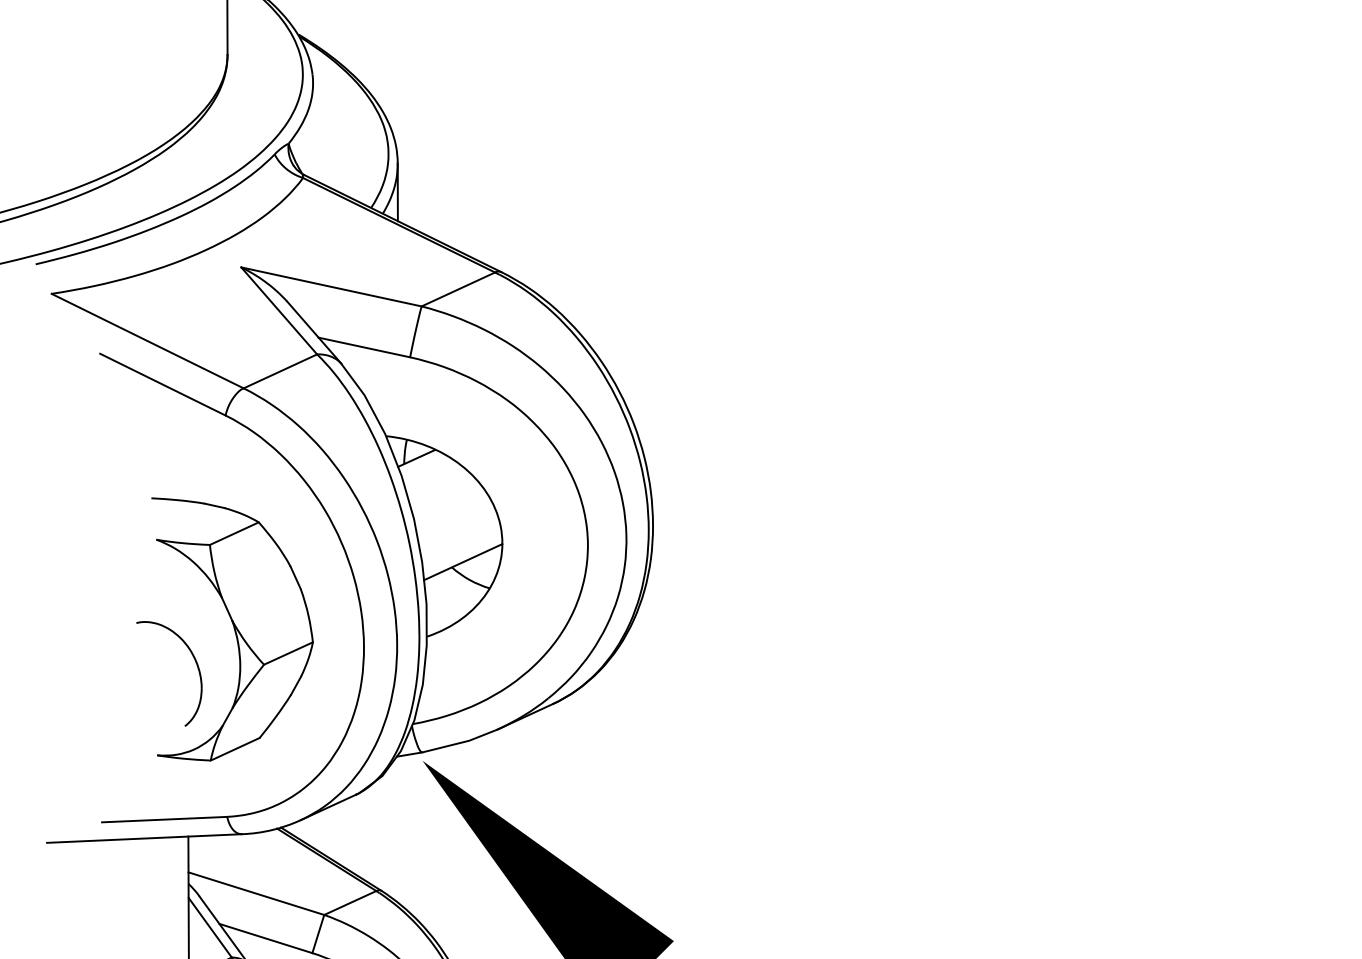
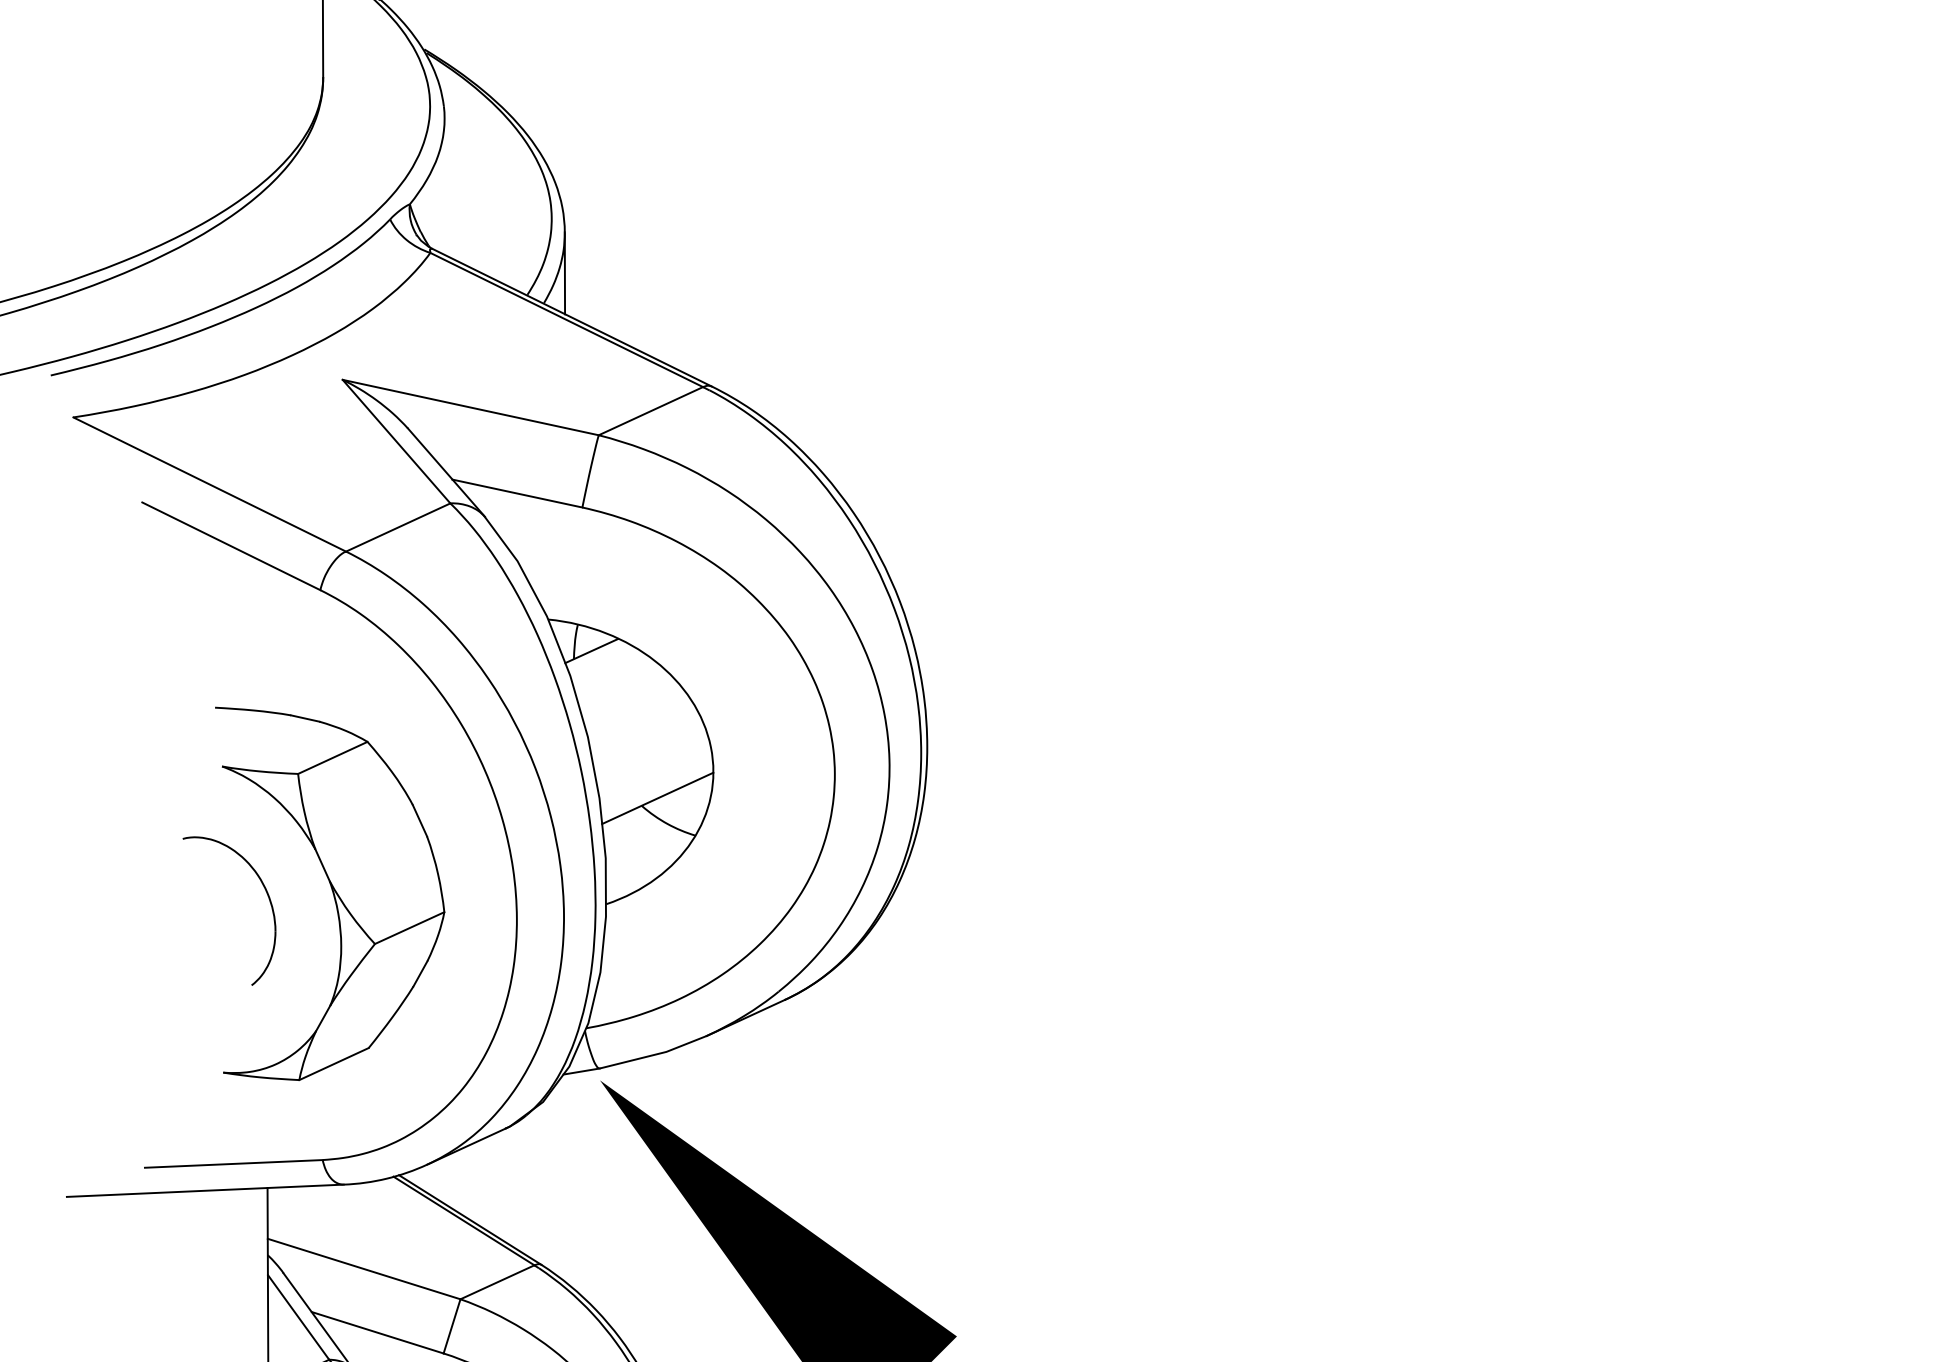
part: (196, 663) -> (267, 896), moved

